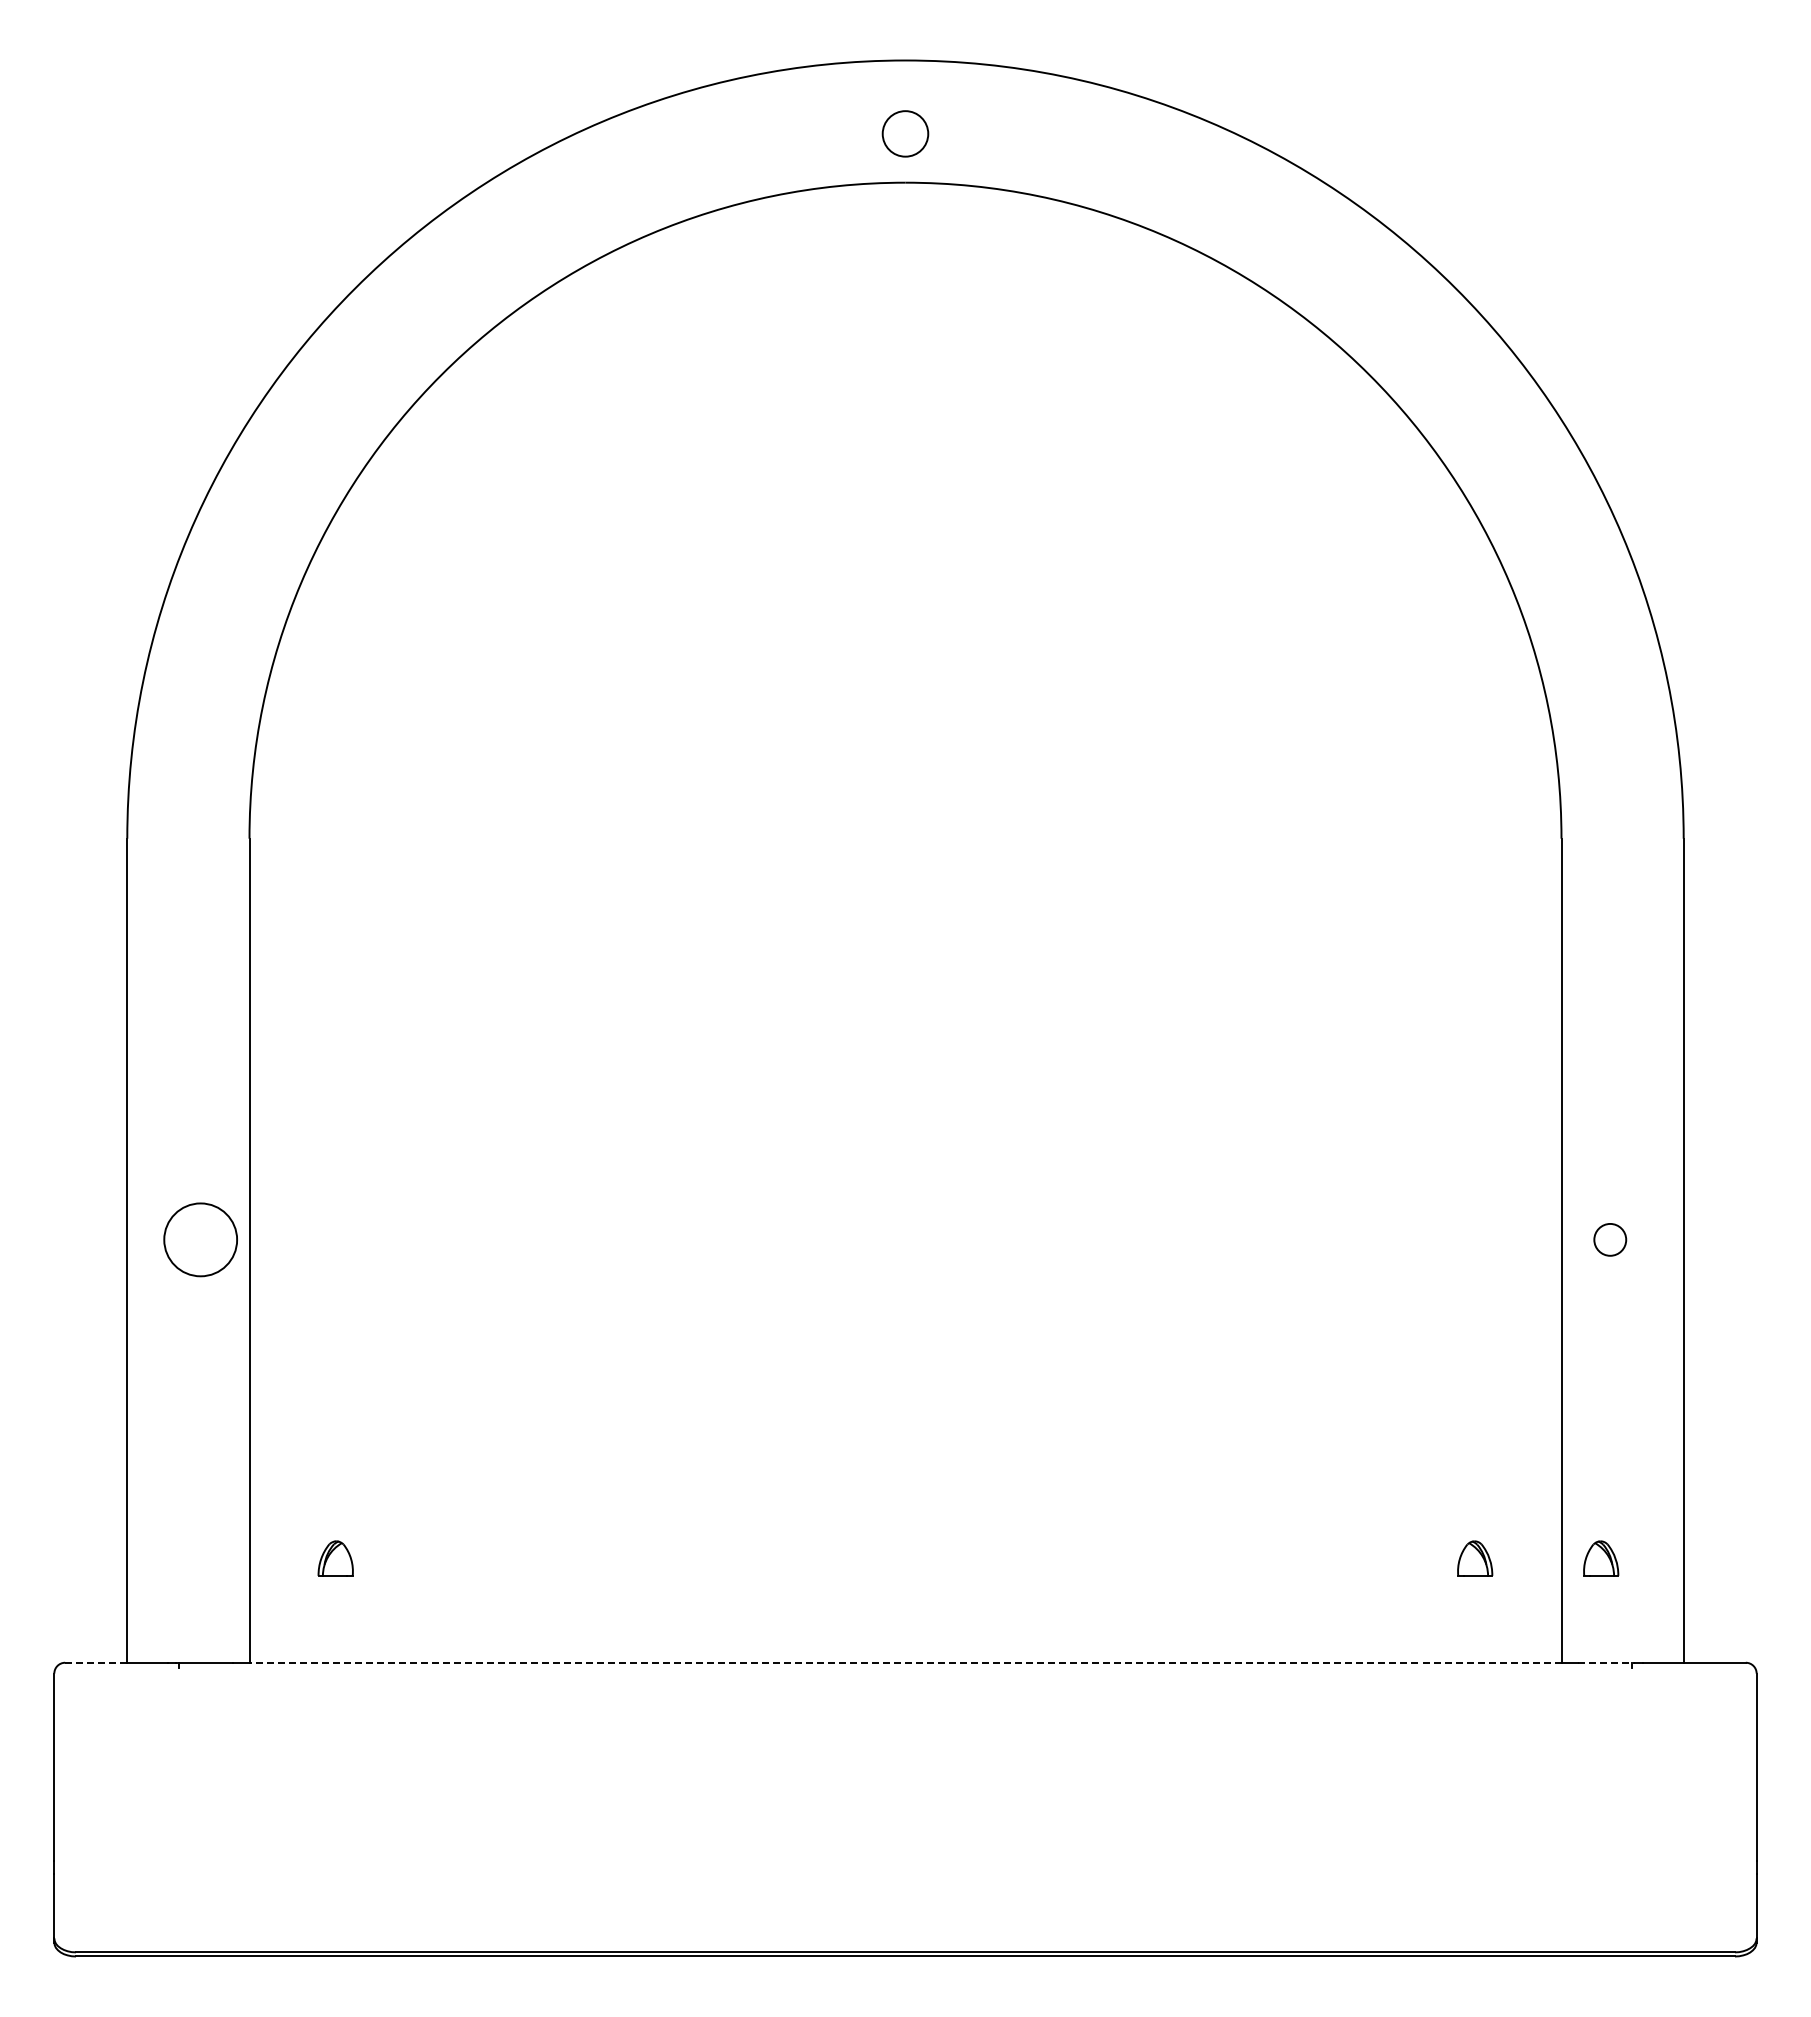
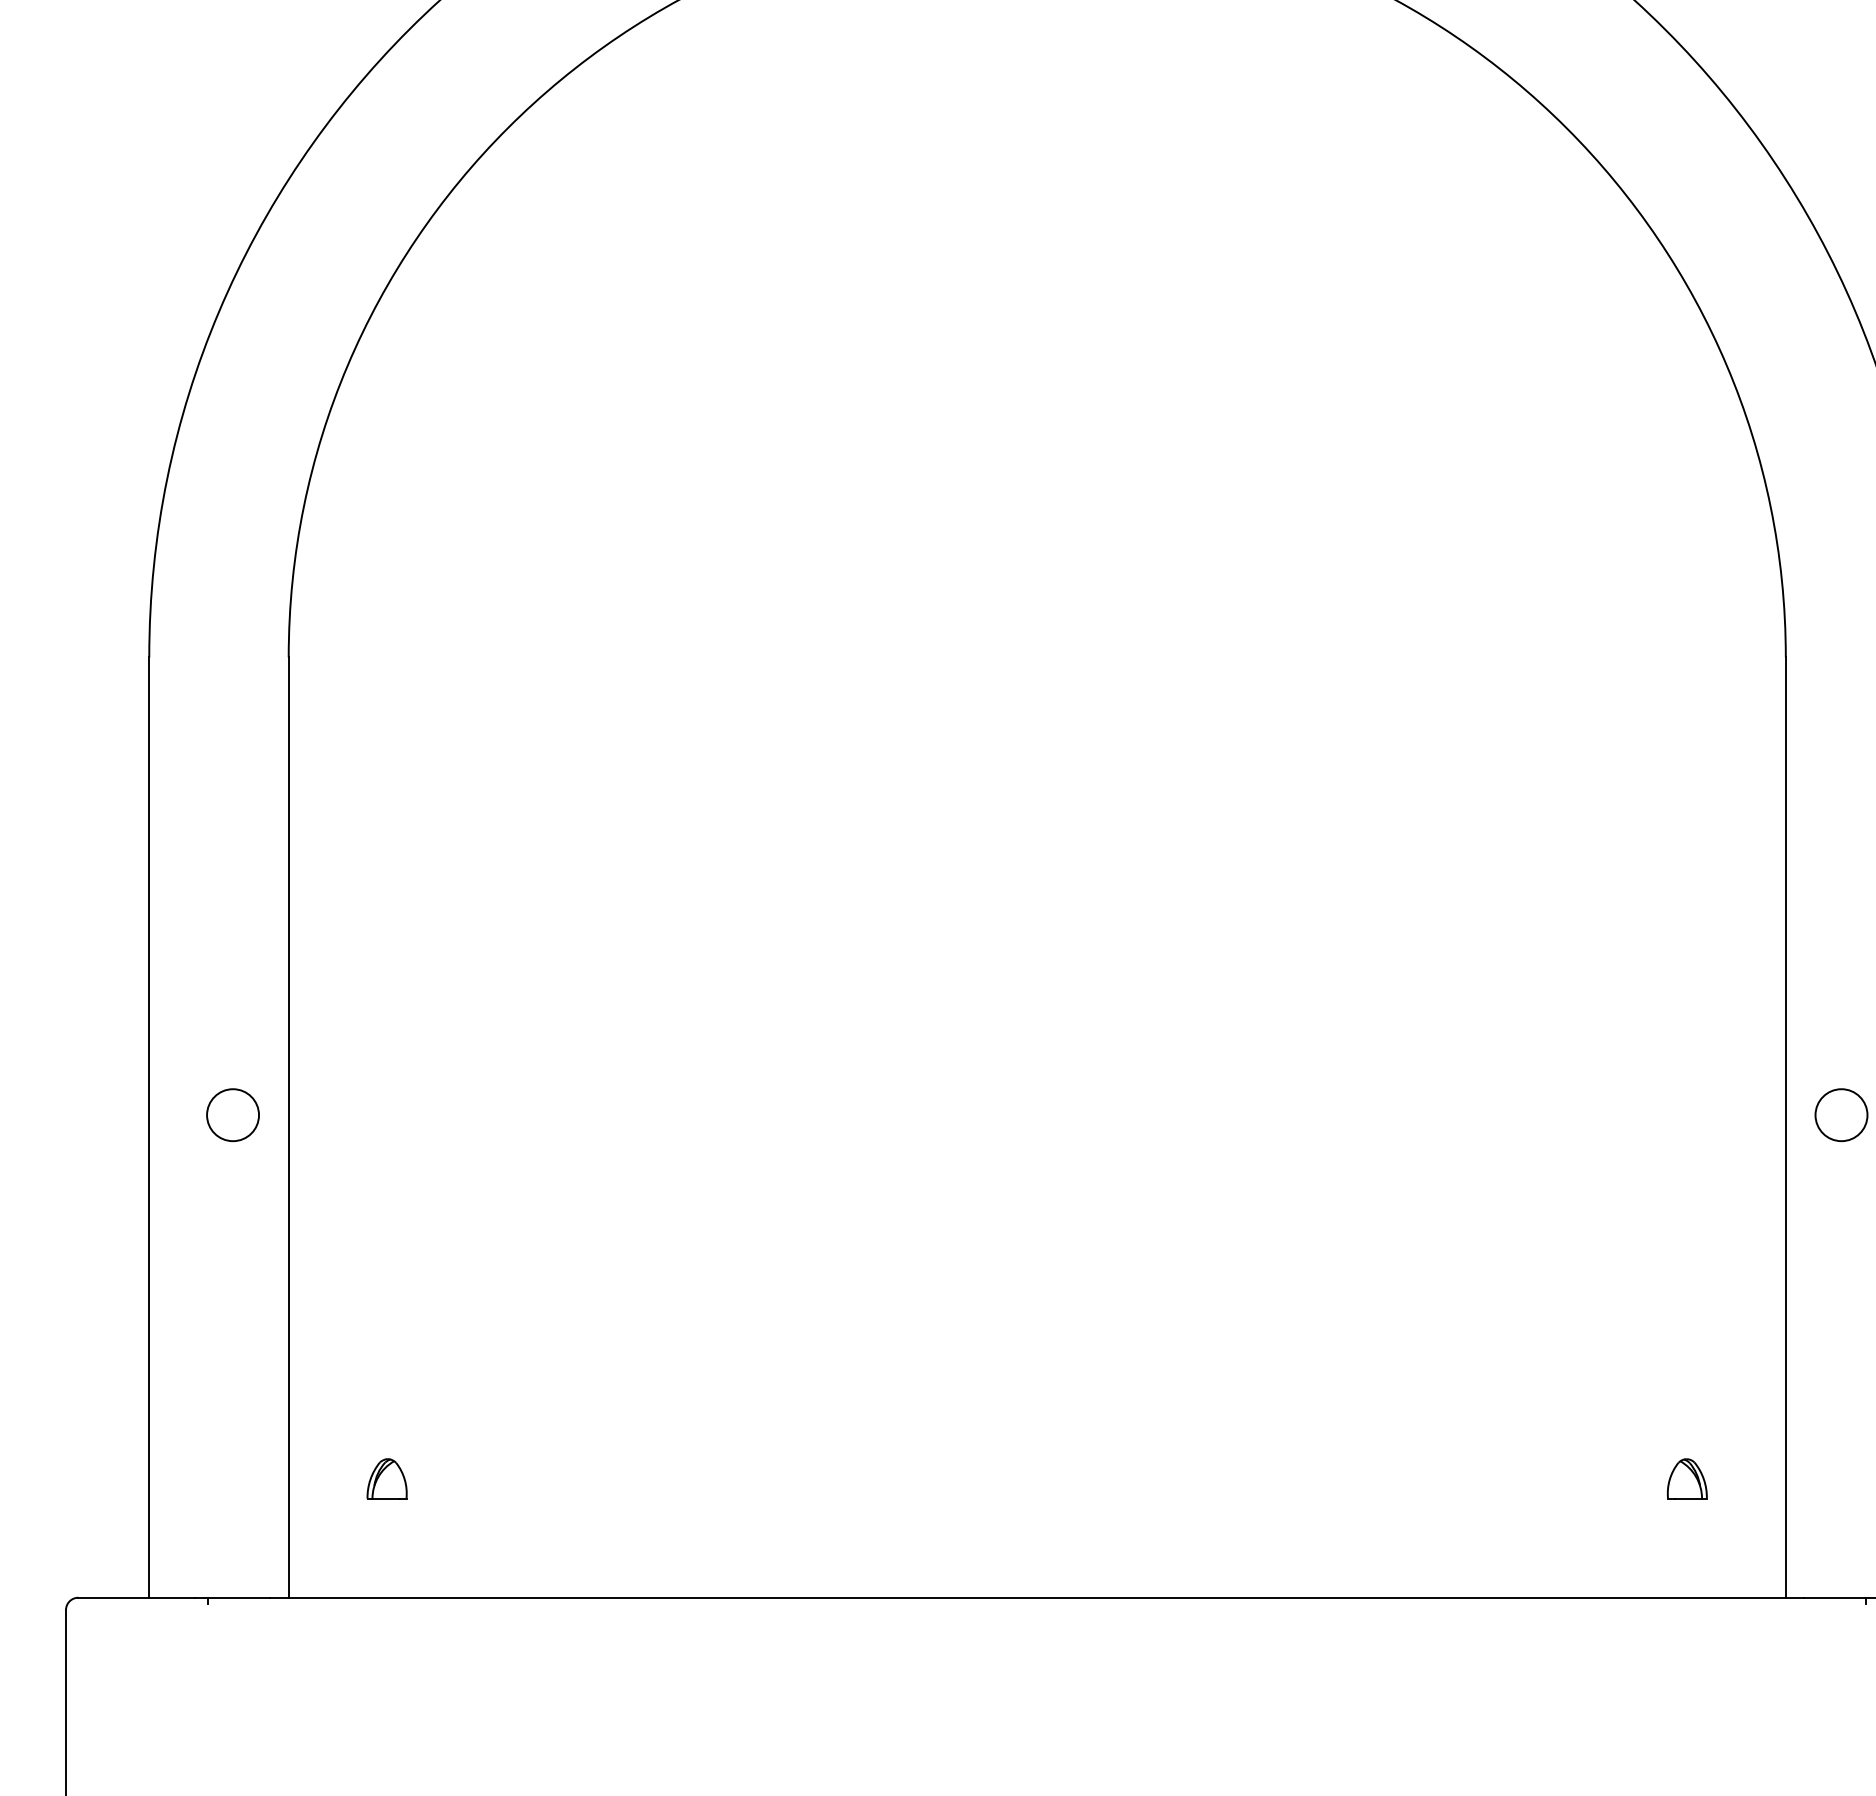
circle: (200, 1239) -> (232, 1114), size x0.62
circle: (1610, 1239) -> (1841, 1114), size x1.43
part: (1601, 1558) -> (1831, 1478), removed
line: (96, 1662) -> (114, 1597), dashed -> solid
line: (905, 1662) -> (1037, 1597), dashed -> solid
line: (1606, 1662) -> (1837, 1597), dashed -> solid

